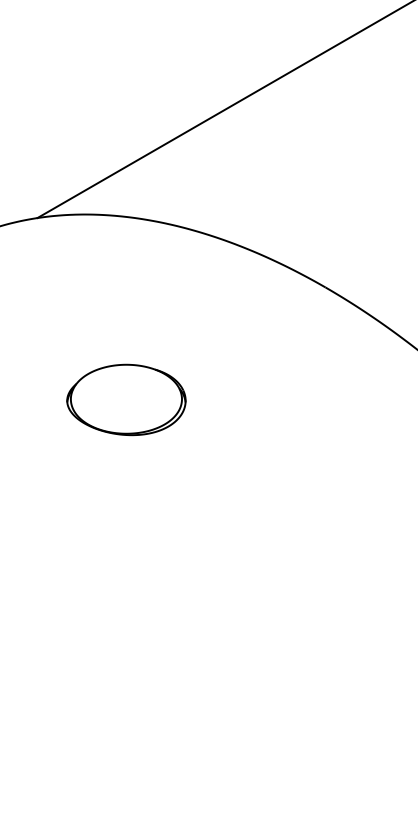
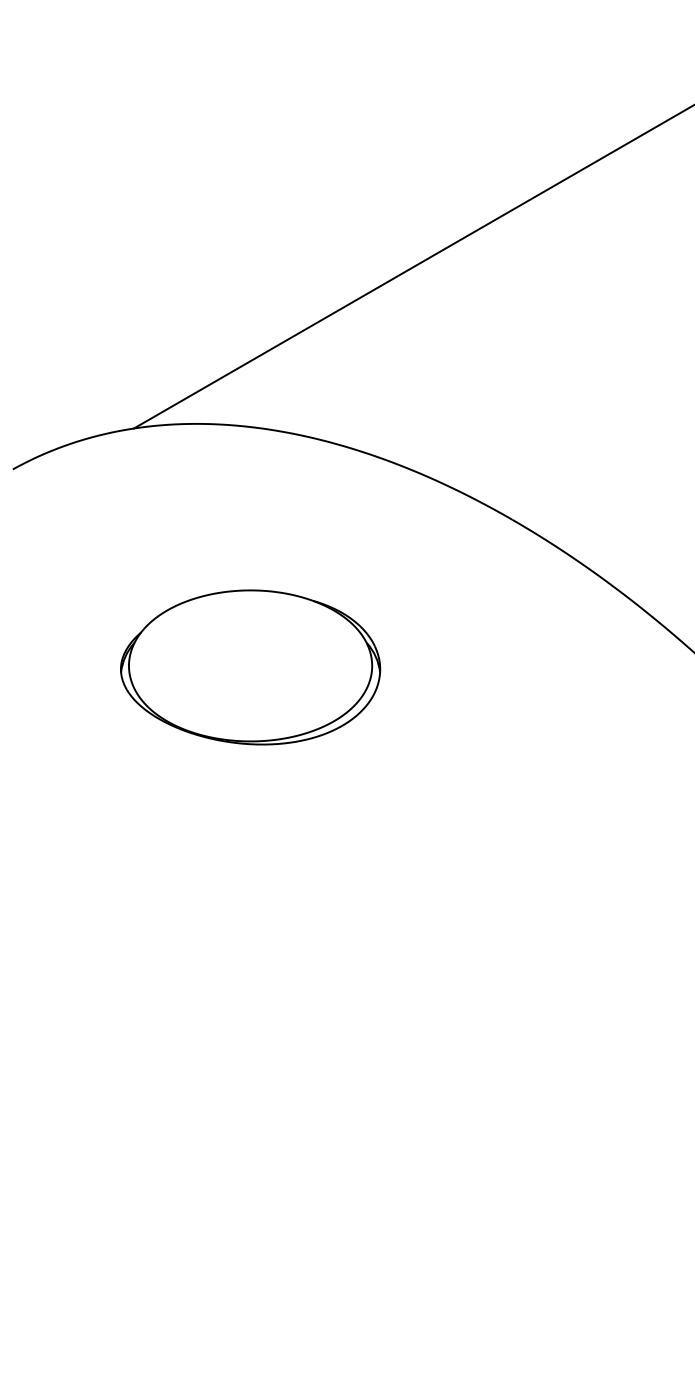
part: (126, 399) -> (250, 667), size x1.67

